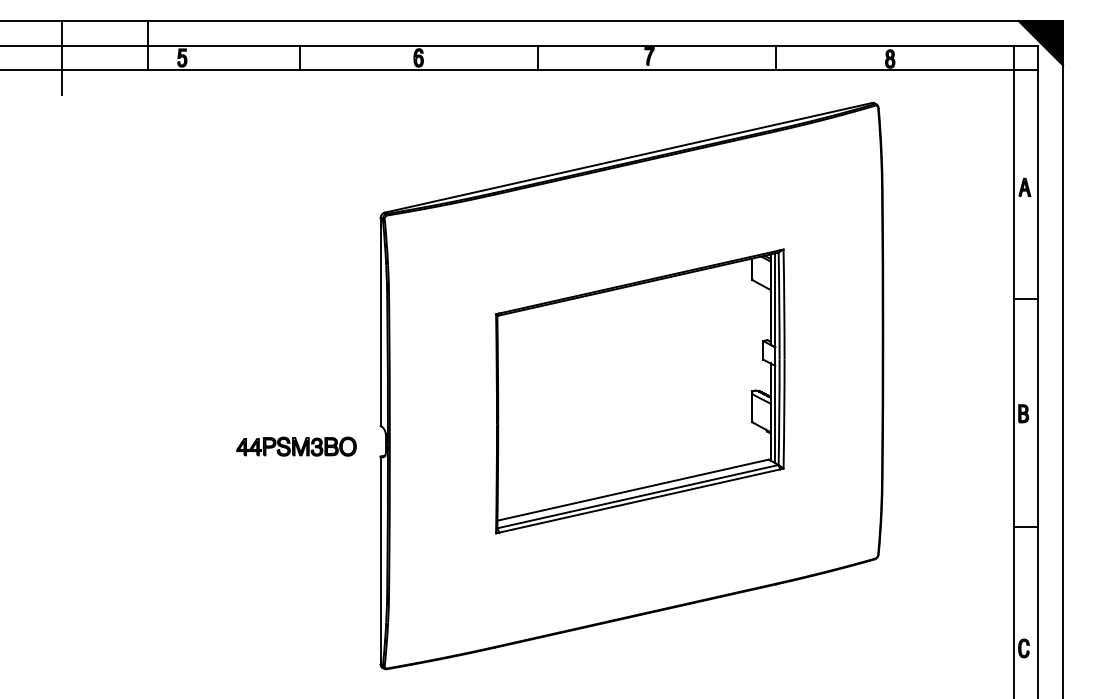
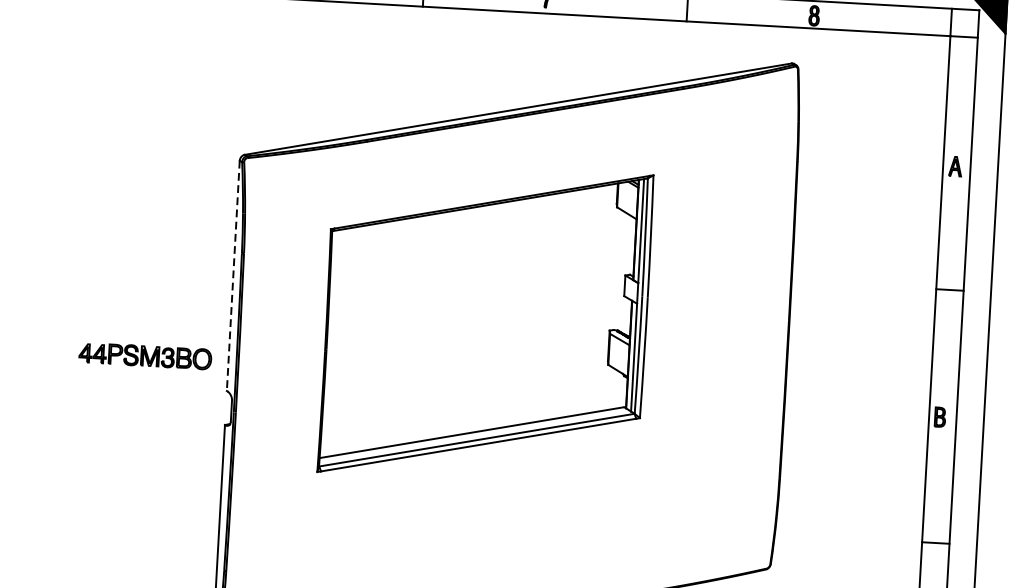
line: (380, 322) -> (233, 276), solid -> dashed
part: (640, 391) -> (486, 323), moved
part: (296, 446) -> (145, 355), moved

